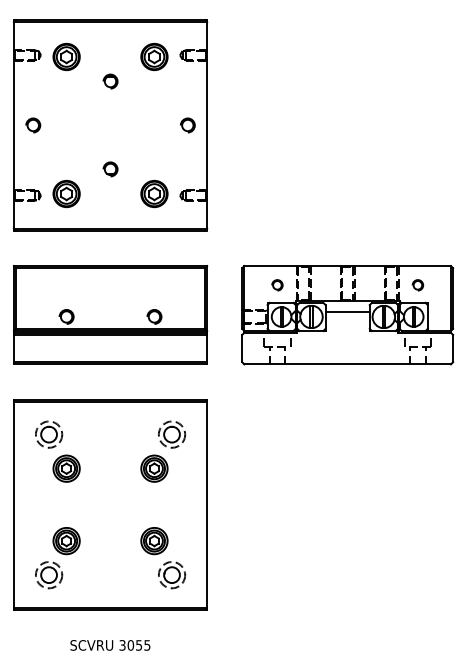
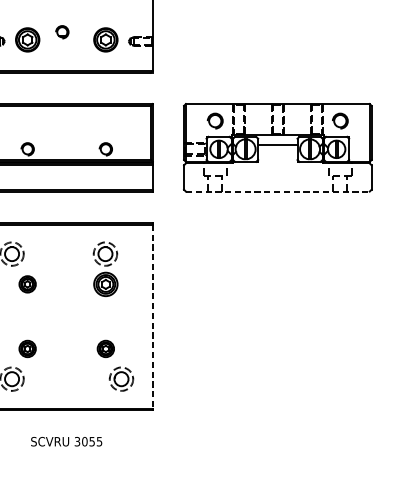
part: (110, 169) -> (62, 32), moved
part: (277, 285) -> (215, 121), size x1.6
part: (417, 285) -> (340, 121), size x1.6
line: (348, 364) -> (278, 191), solid -> dashed
part: (172, 434) -> (105, 253), moved
part: (66, 468) -> (27, 284), size x0.7
line: (207, 505) -> (153, 317), solid -> dashed
part: (66, 541) -> (27, 349), size x0.7
part: (154, 541) -> (105, 349), size x0.7

